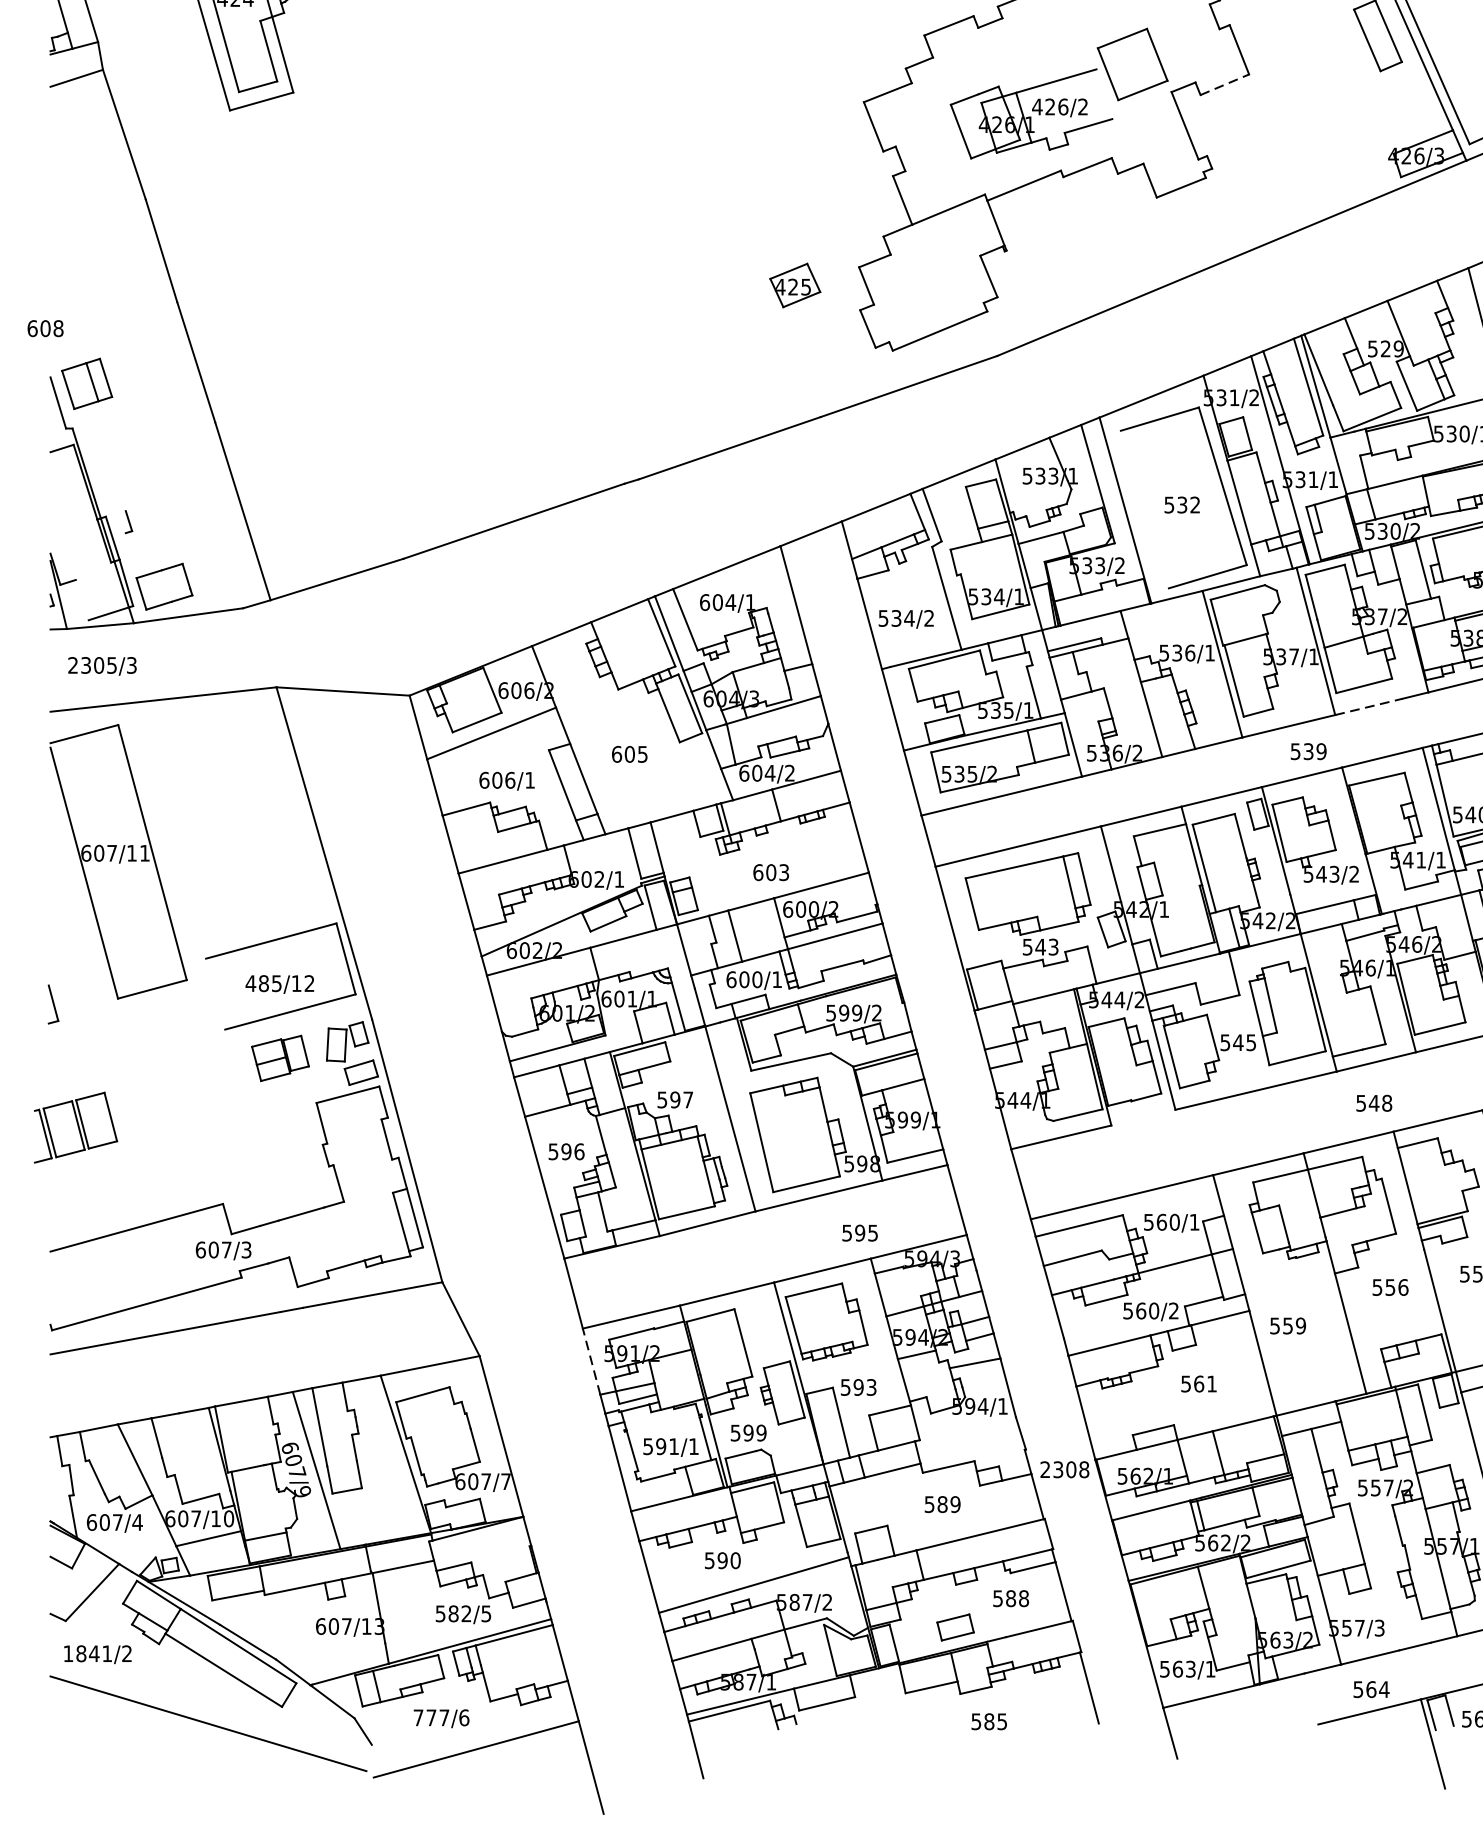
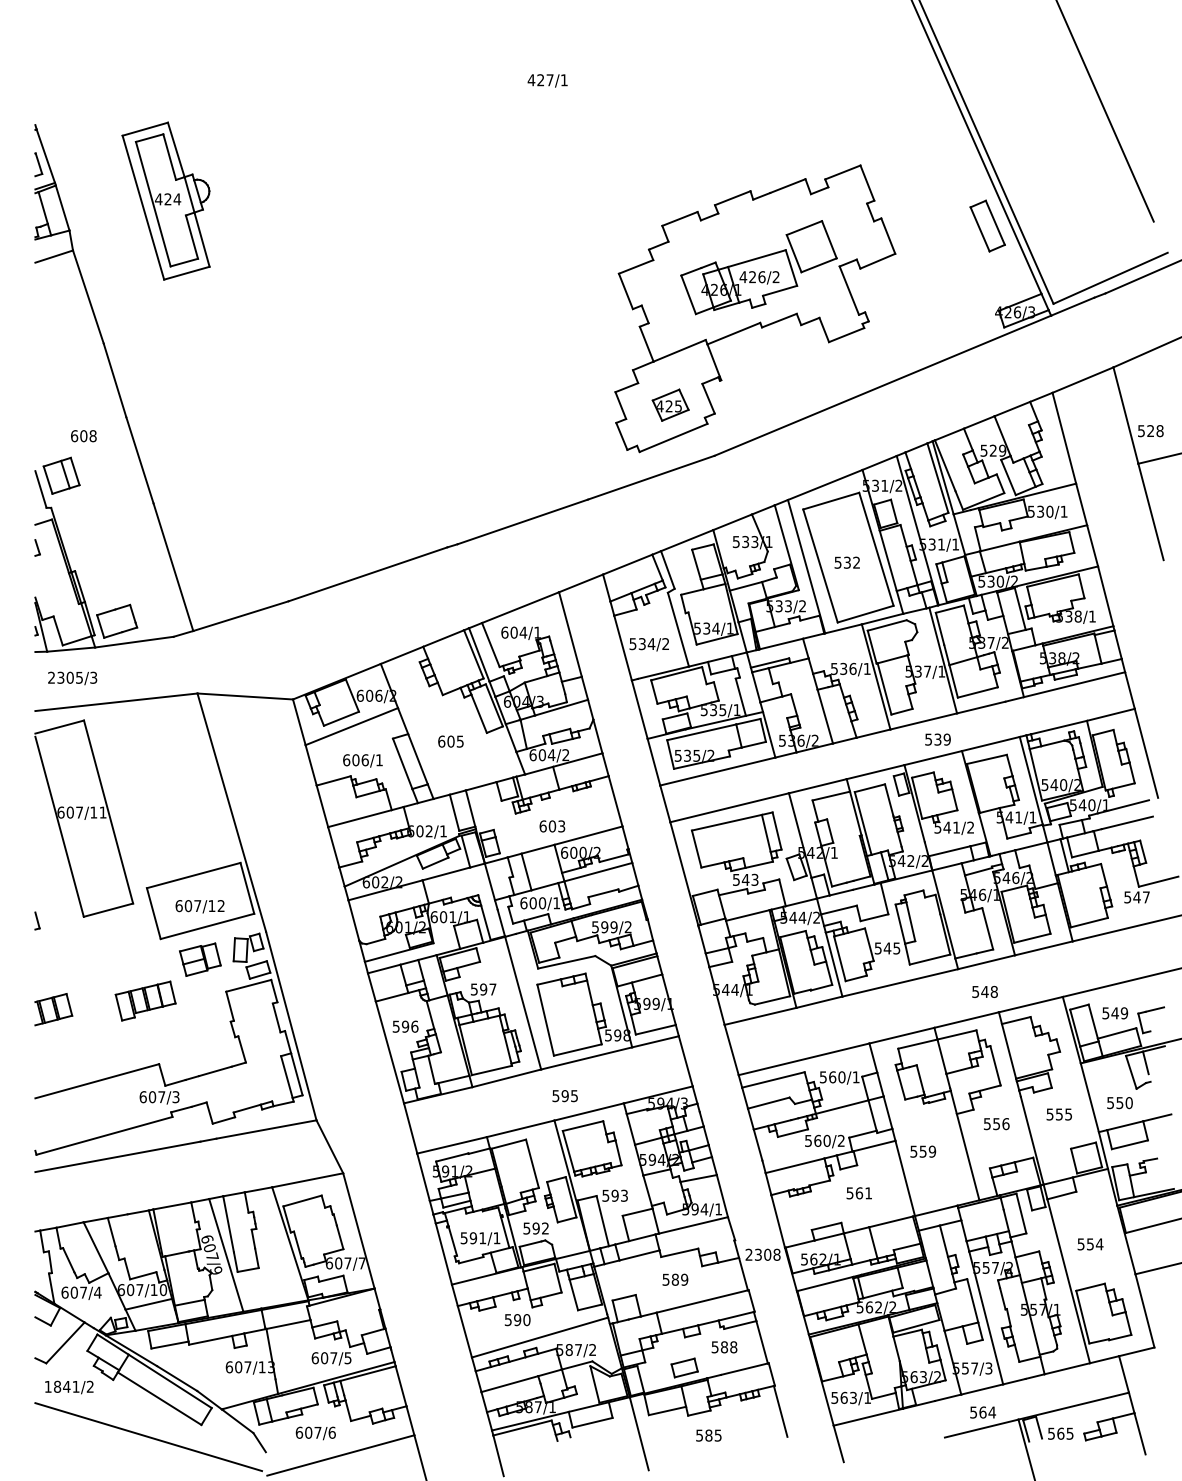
line: (1224, 85) -> (877, 261), dashed -> solid
line: (1104, 93) -> (791, 267), added
part: (795, 284) -> (670, 404), moved
text: (45, 329) -> (83, 436), moved
line: (1144, 508) -> (820, 565), added
part: (128, 521) -> (37, 547), moved
line: (81, 599) -> (57, 630), added
line: (1369, 706) -> (981, 707), dashed -> solid
text: (1334, 874) -> (956, 827), 543/2 -> 541/2
text: (263, 984) -> (188, 906), 485/12 -> 607/12
line: (215, 993) -> (153, 913), added
part: (53, 1003) -> (37, 920), size x0.62
part: (204, 1115) -> (145, 1000), added
line: (1143, 1116) -> (819, 1001), added
part: (75, 1127) -> (53, 1009), size x0.62
text: (859, 1233) -> (564, 1096), moved
line: (591, 1361) -> (423, 1177), dashed -> solid
line: (967, 1428) -> (693, 1225), added
text: (761, 1433) -> (545, 1228), 599 -> 592
line: (1376, 1557) -> (986, 1317), added
text: (453, 1614) -> (324, 1358), 582/5 -> 607/5
text: (424, 1717) -> (303, 1432), 777/6 -> 607/6
line: (891, 1718) -> (638, 1433), added

